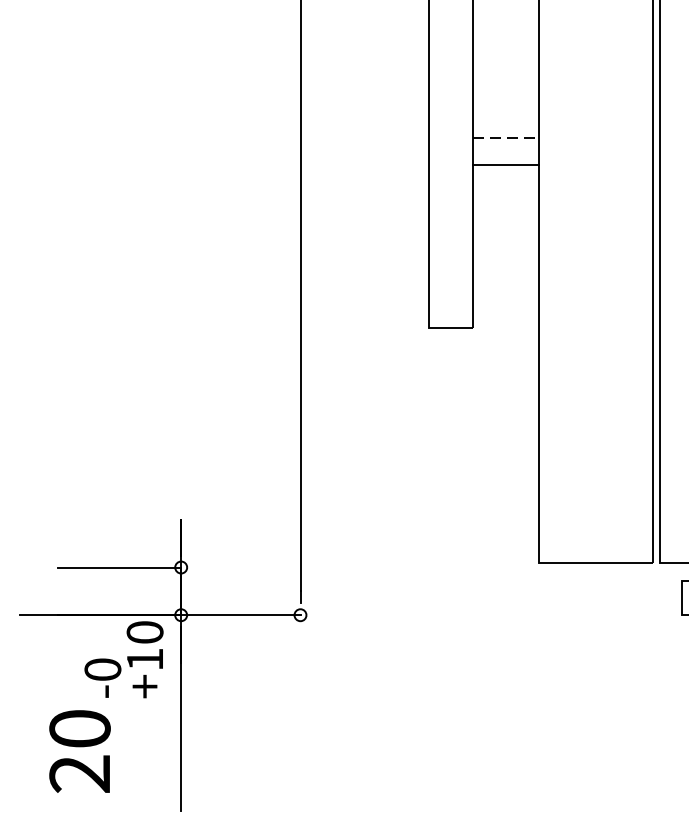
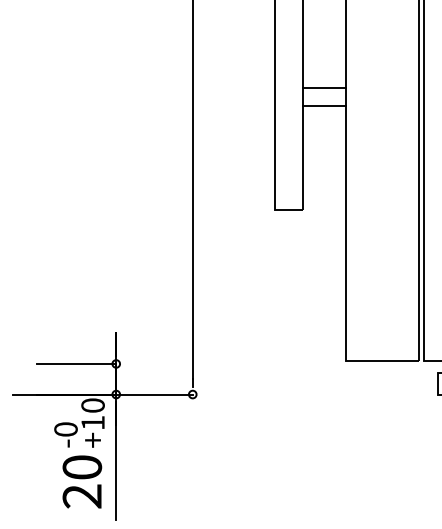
line: (505, 138) -> (324, 88), dashed -> solid
text: (80, 750) -> (82, 481), moved

